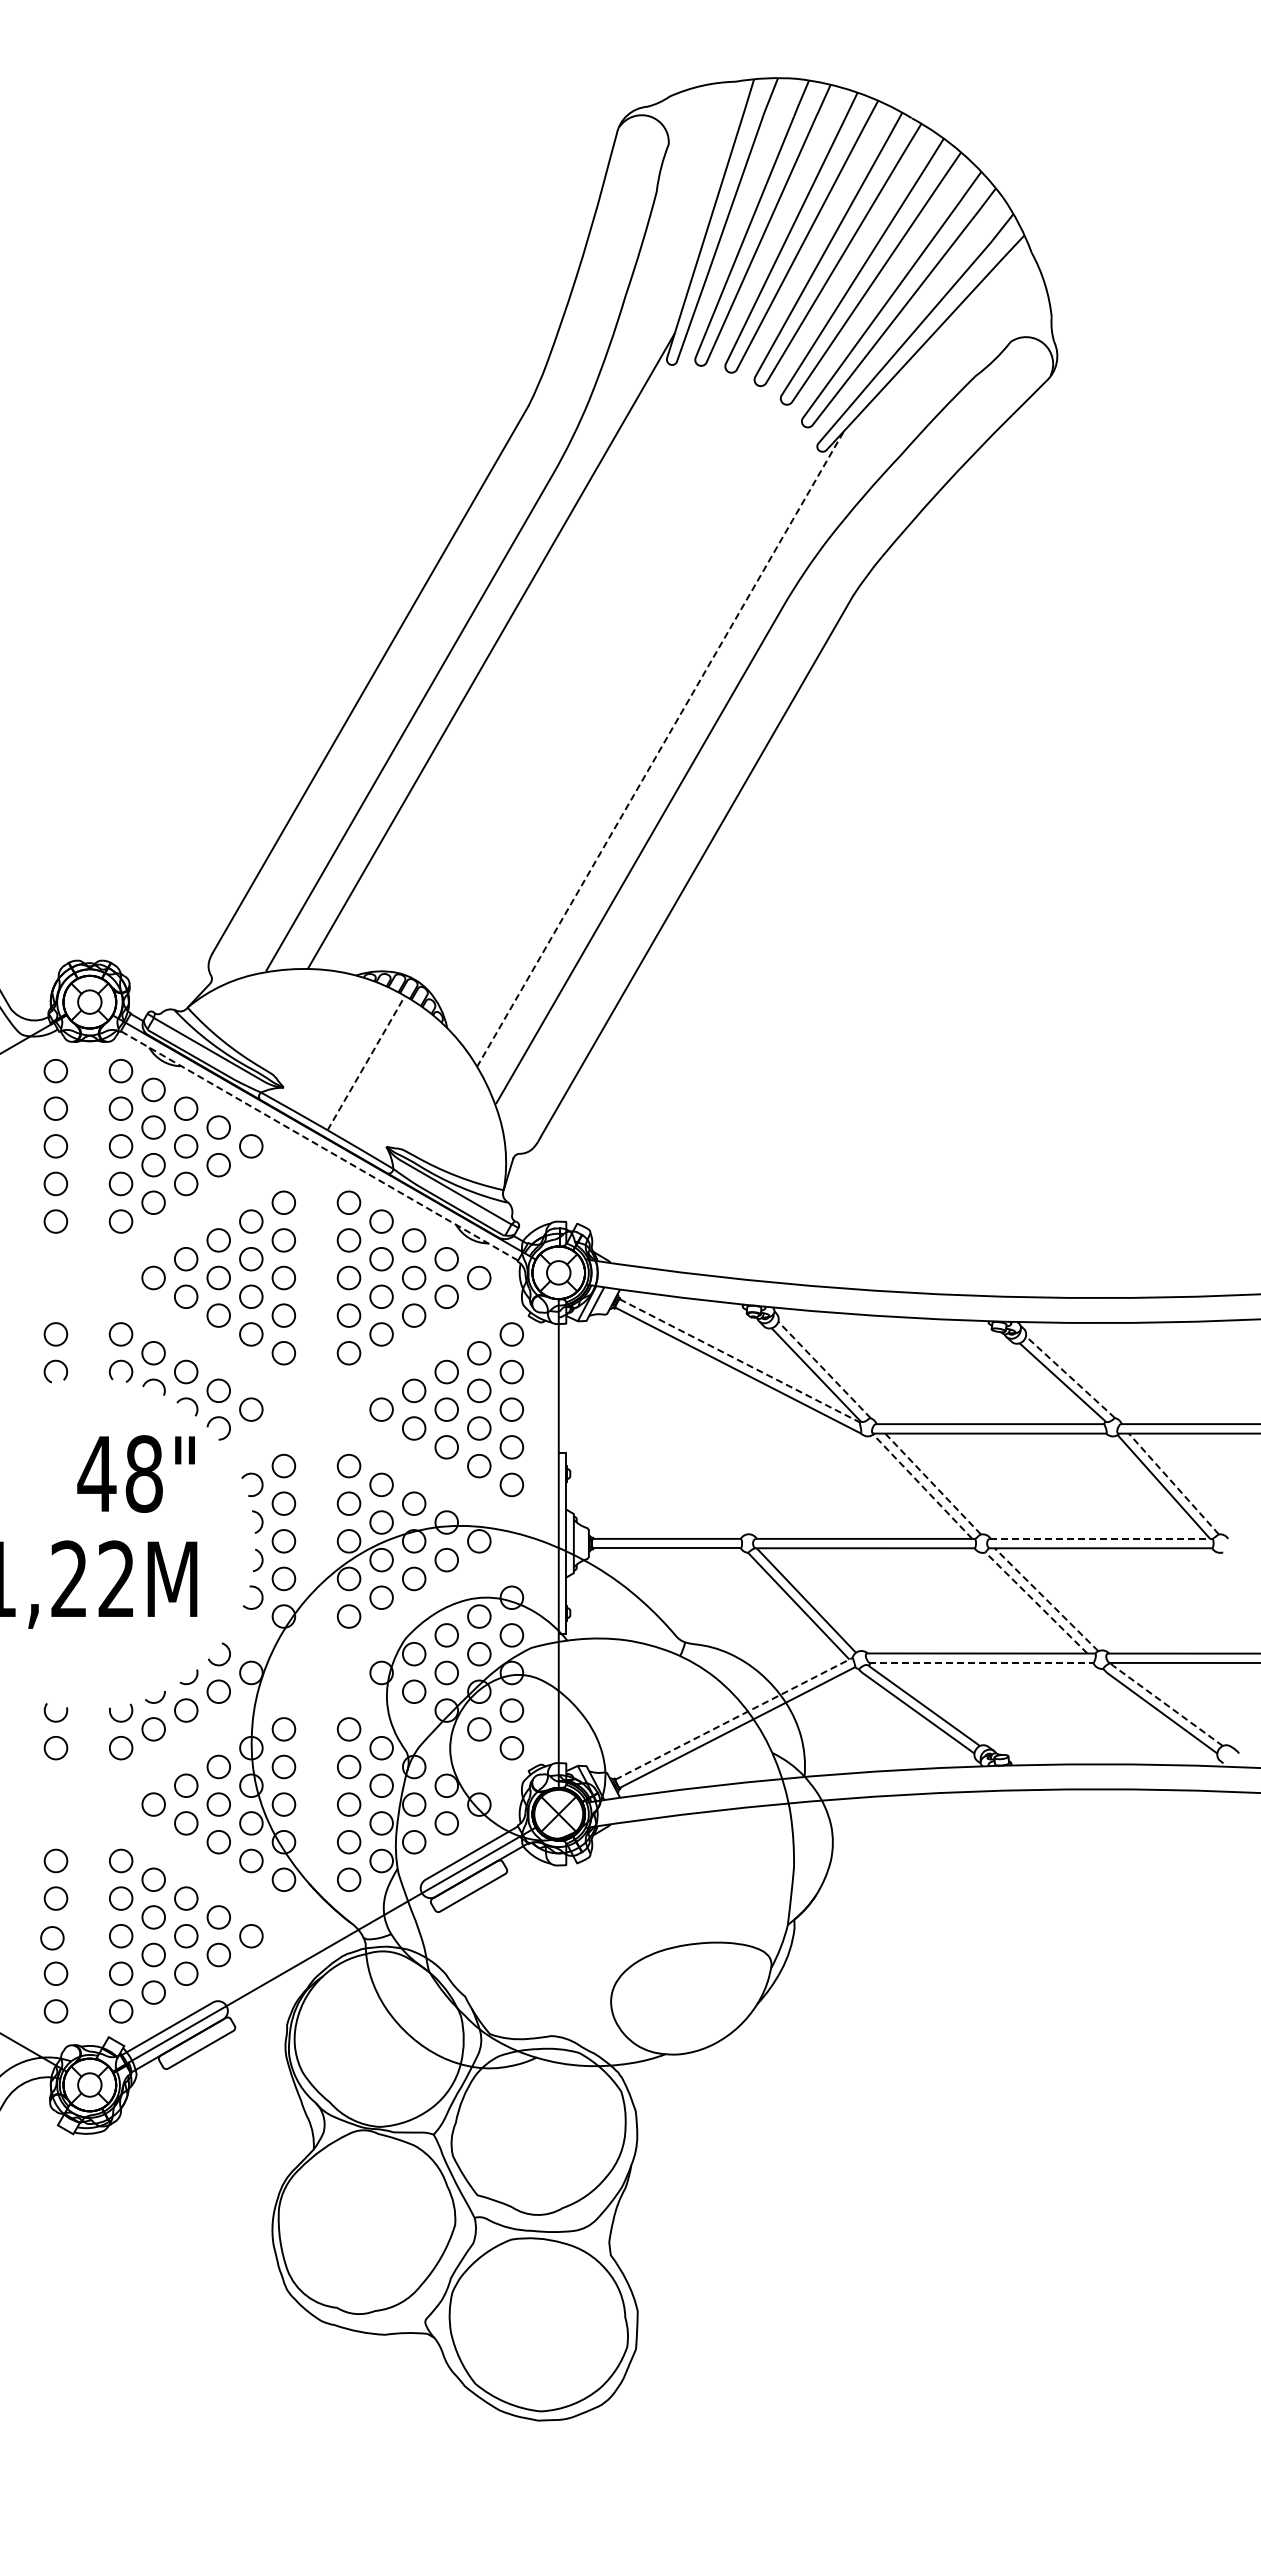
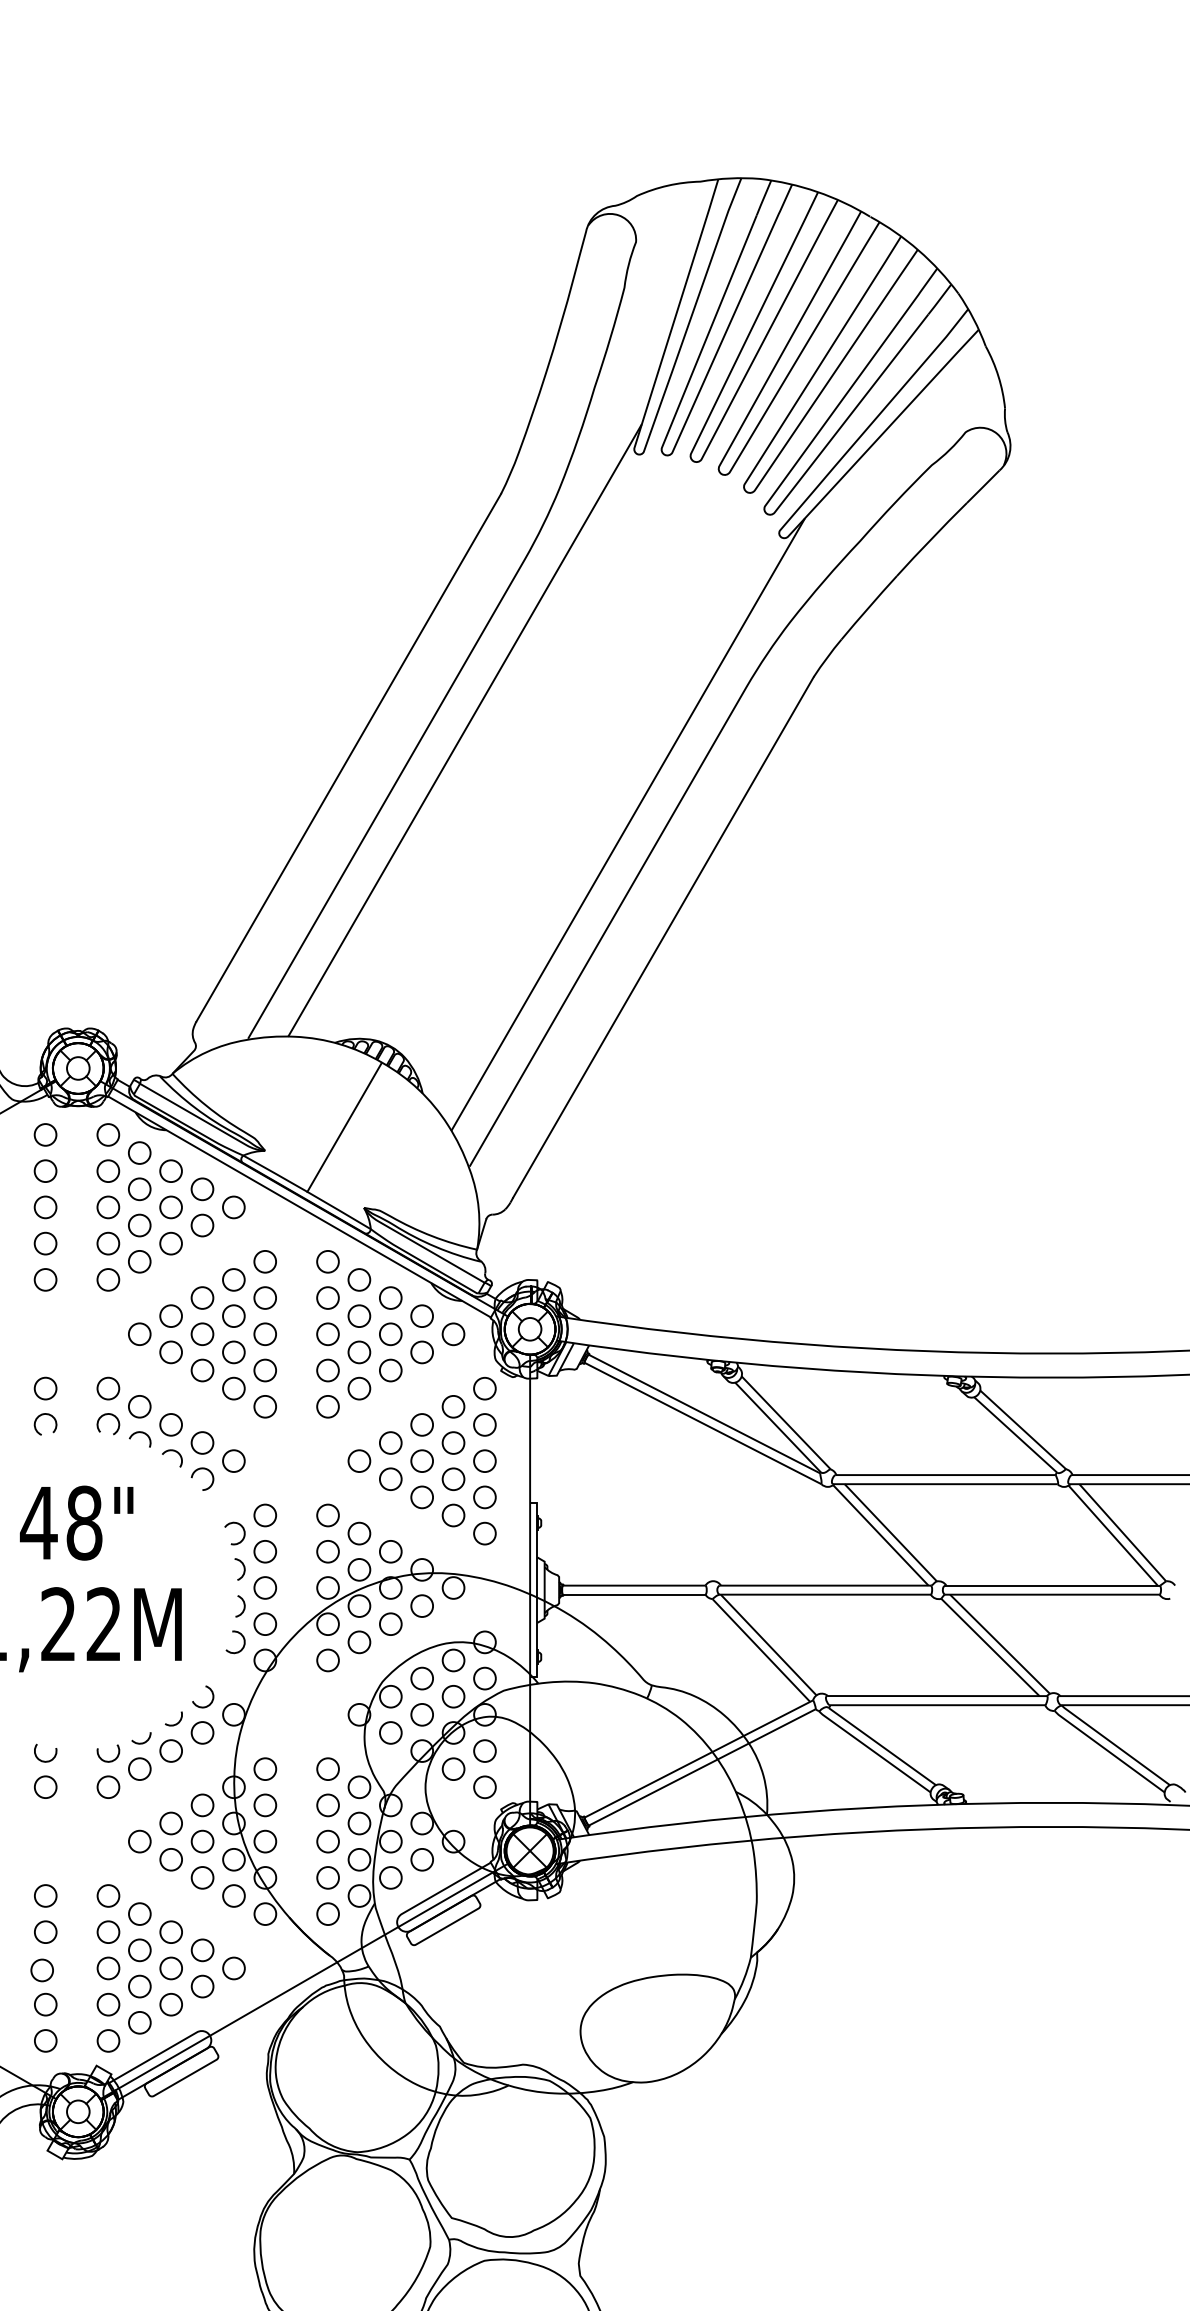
line: (660, 748) -> (628, 824), dashed -> solid
line: (366, 1062) -> (344, 1126), dashed -> solid
line: (318, 1145) -> (298, 1206), dashed -> solid
line: (740, 1361) -> (705, 1414), dashed -> solid
line: (825, 1370) -> (787, 1423), dashed -> solid
line: (1070, 1377) -> (1023, 1430), dashed -> solid
text: (135, 1473) -> (76, 1522), moved
line: (932, 1483) -> (890, 1532), dashed -> solid
line: (1174, 1484) -> (1123, 1533), dashed -> solid
line: (922, 1486) -> (880, 1535), dashed -> solid
line: (1101, 1538) -> (1053, 1585), dashed -> solid
line: (1046, 1600) -> (1000, 1644), dashed -> solid
line: (1037, 1603) -> (991, 1647), dashed -> solid
line: (981, 1662) -> (937, 1704), dashed -> solid
line: (1165, 1704) -> (1114, 1745), dashed -> solid
line: (734, 1718) -> (699, 1758), dashed -> solid

